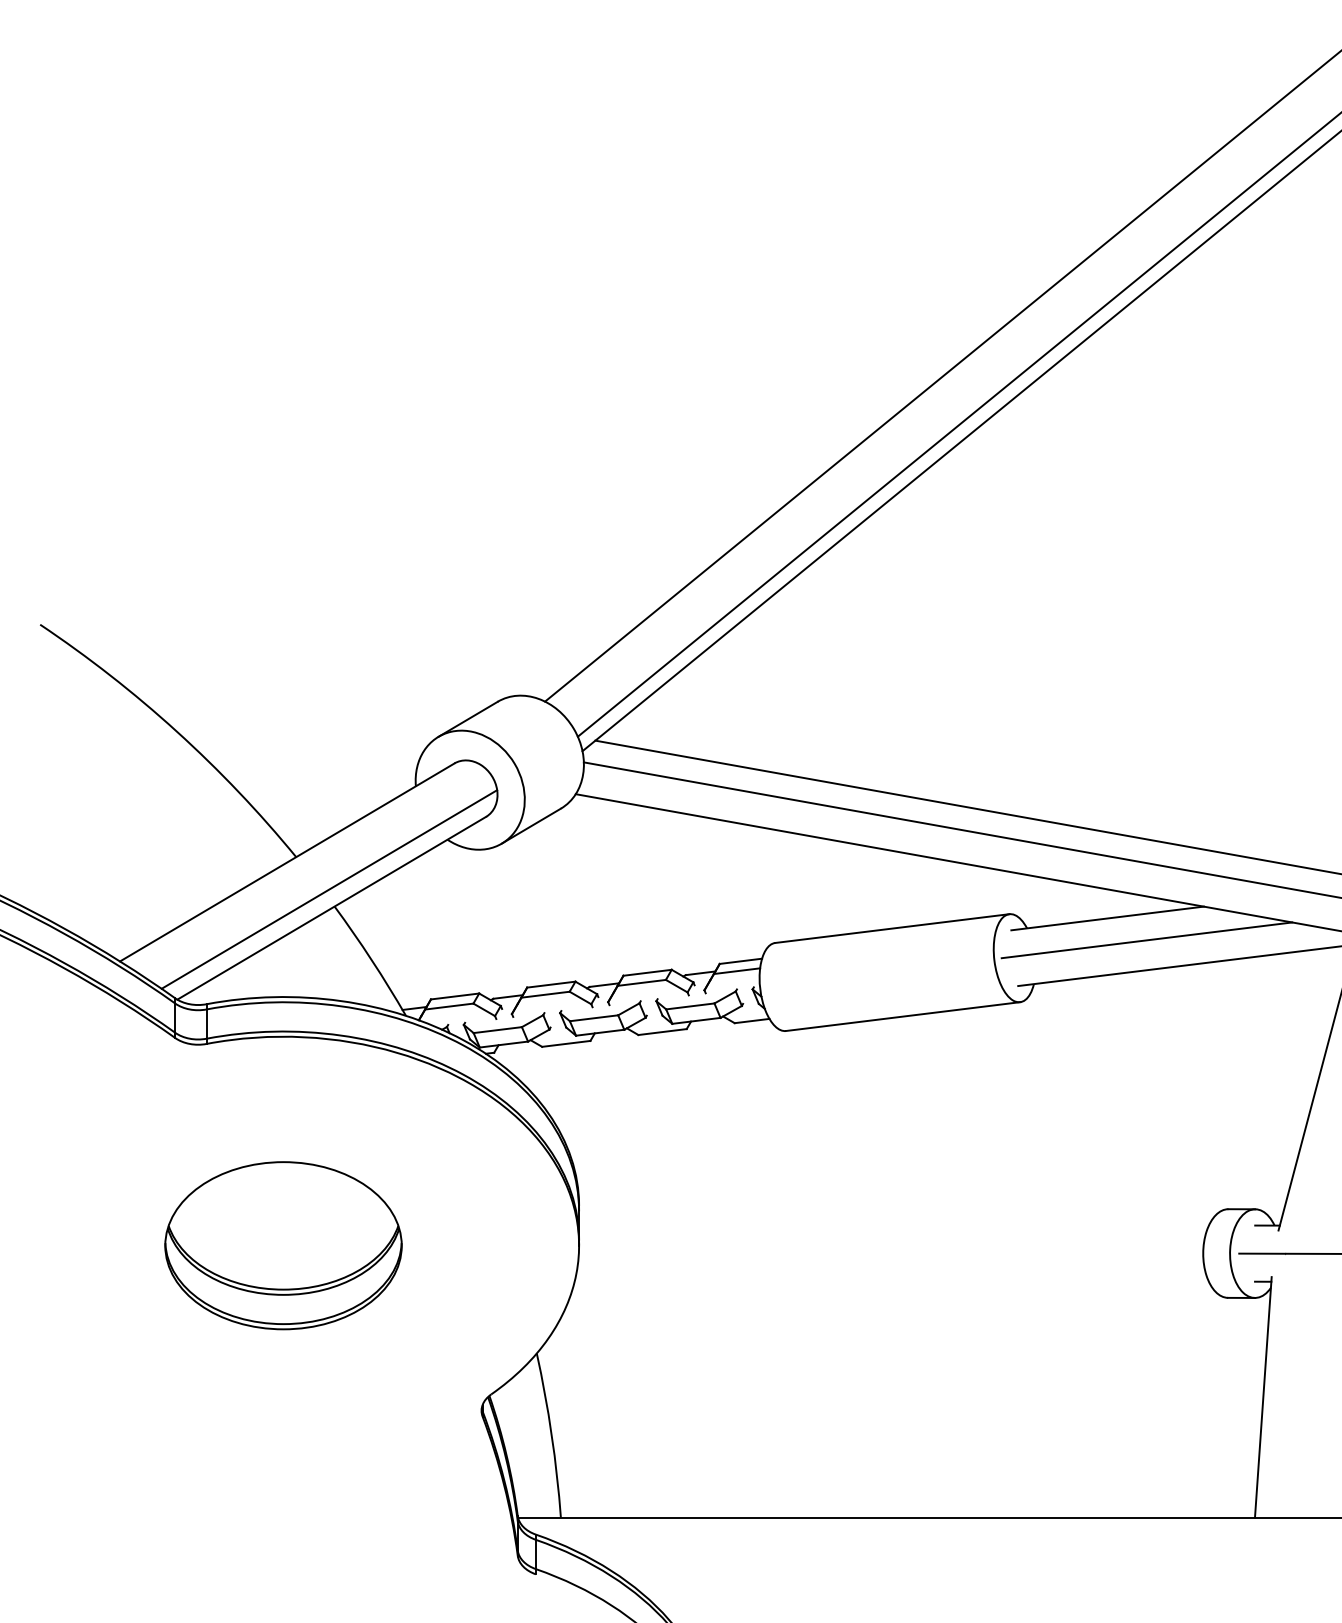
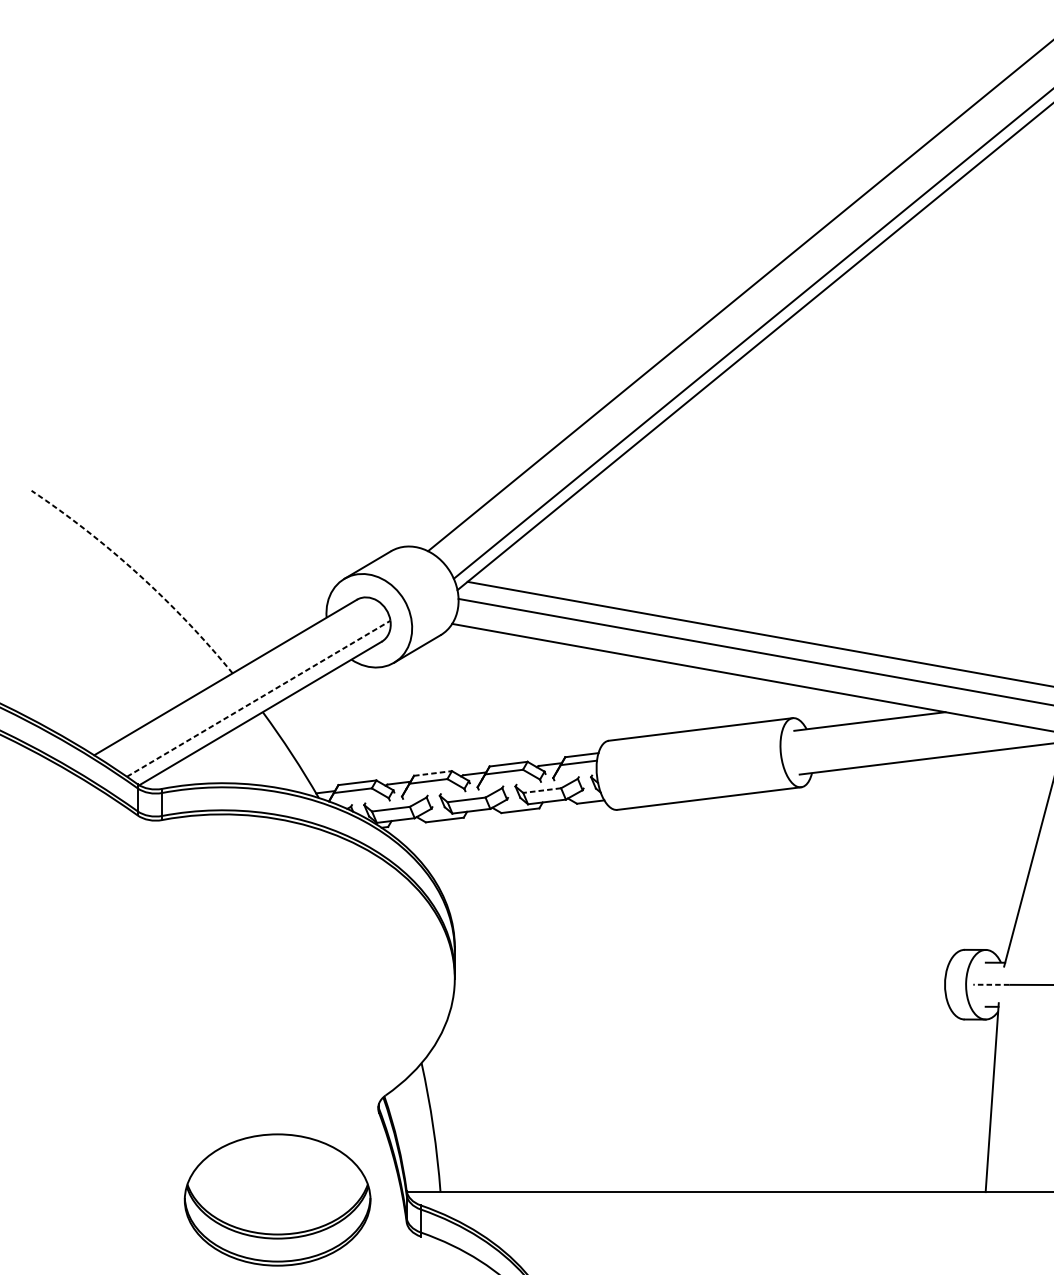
arc: (176, 731) -> (138, 574), solid -> dashed
line: (329, 889) -> (258, 698), solid -> dashed
line: (1146, 940) -> (900, 738), removed
line: (551, 984) -> (433, 773), solid -> dashed
line: (689, 1006) -> (541, 790), solid -> dashed
part: (283, 1245) -> (277, 1199), moved
line: (1262, 1253) -> (991, 984), solid -> dashed

